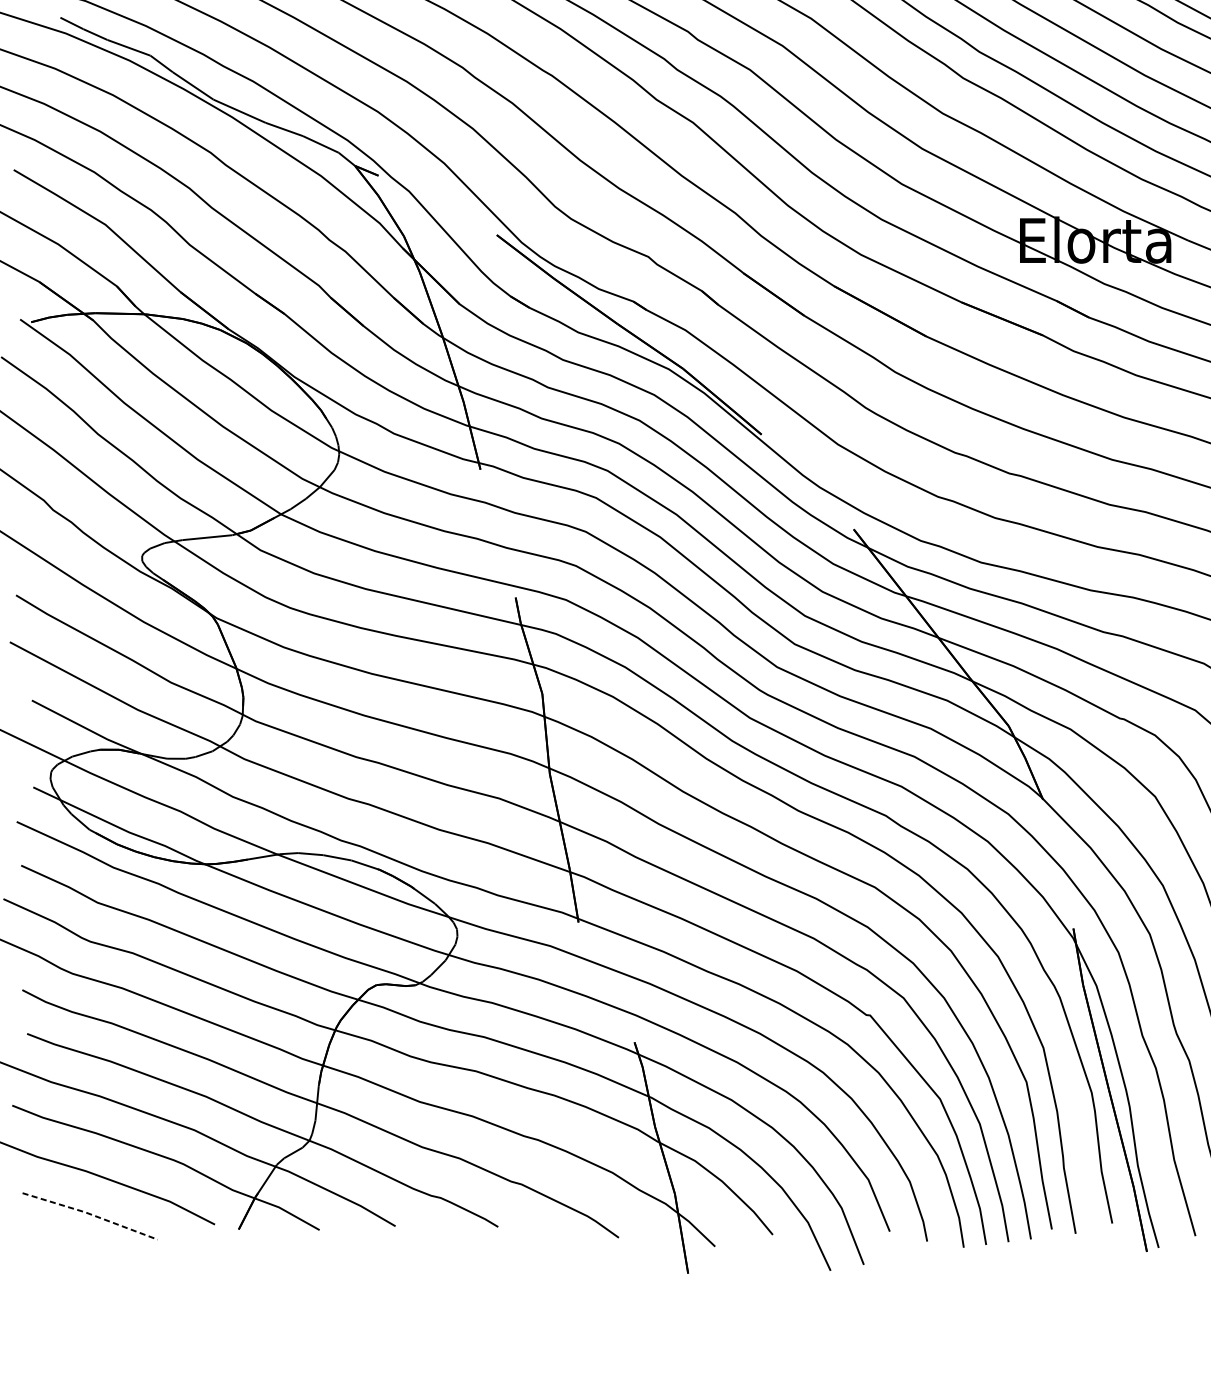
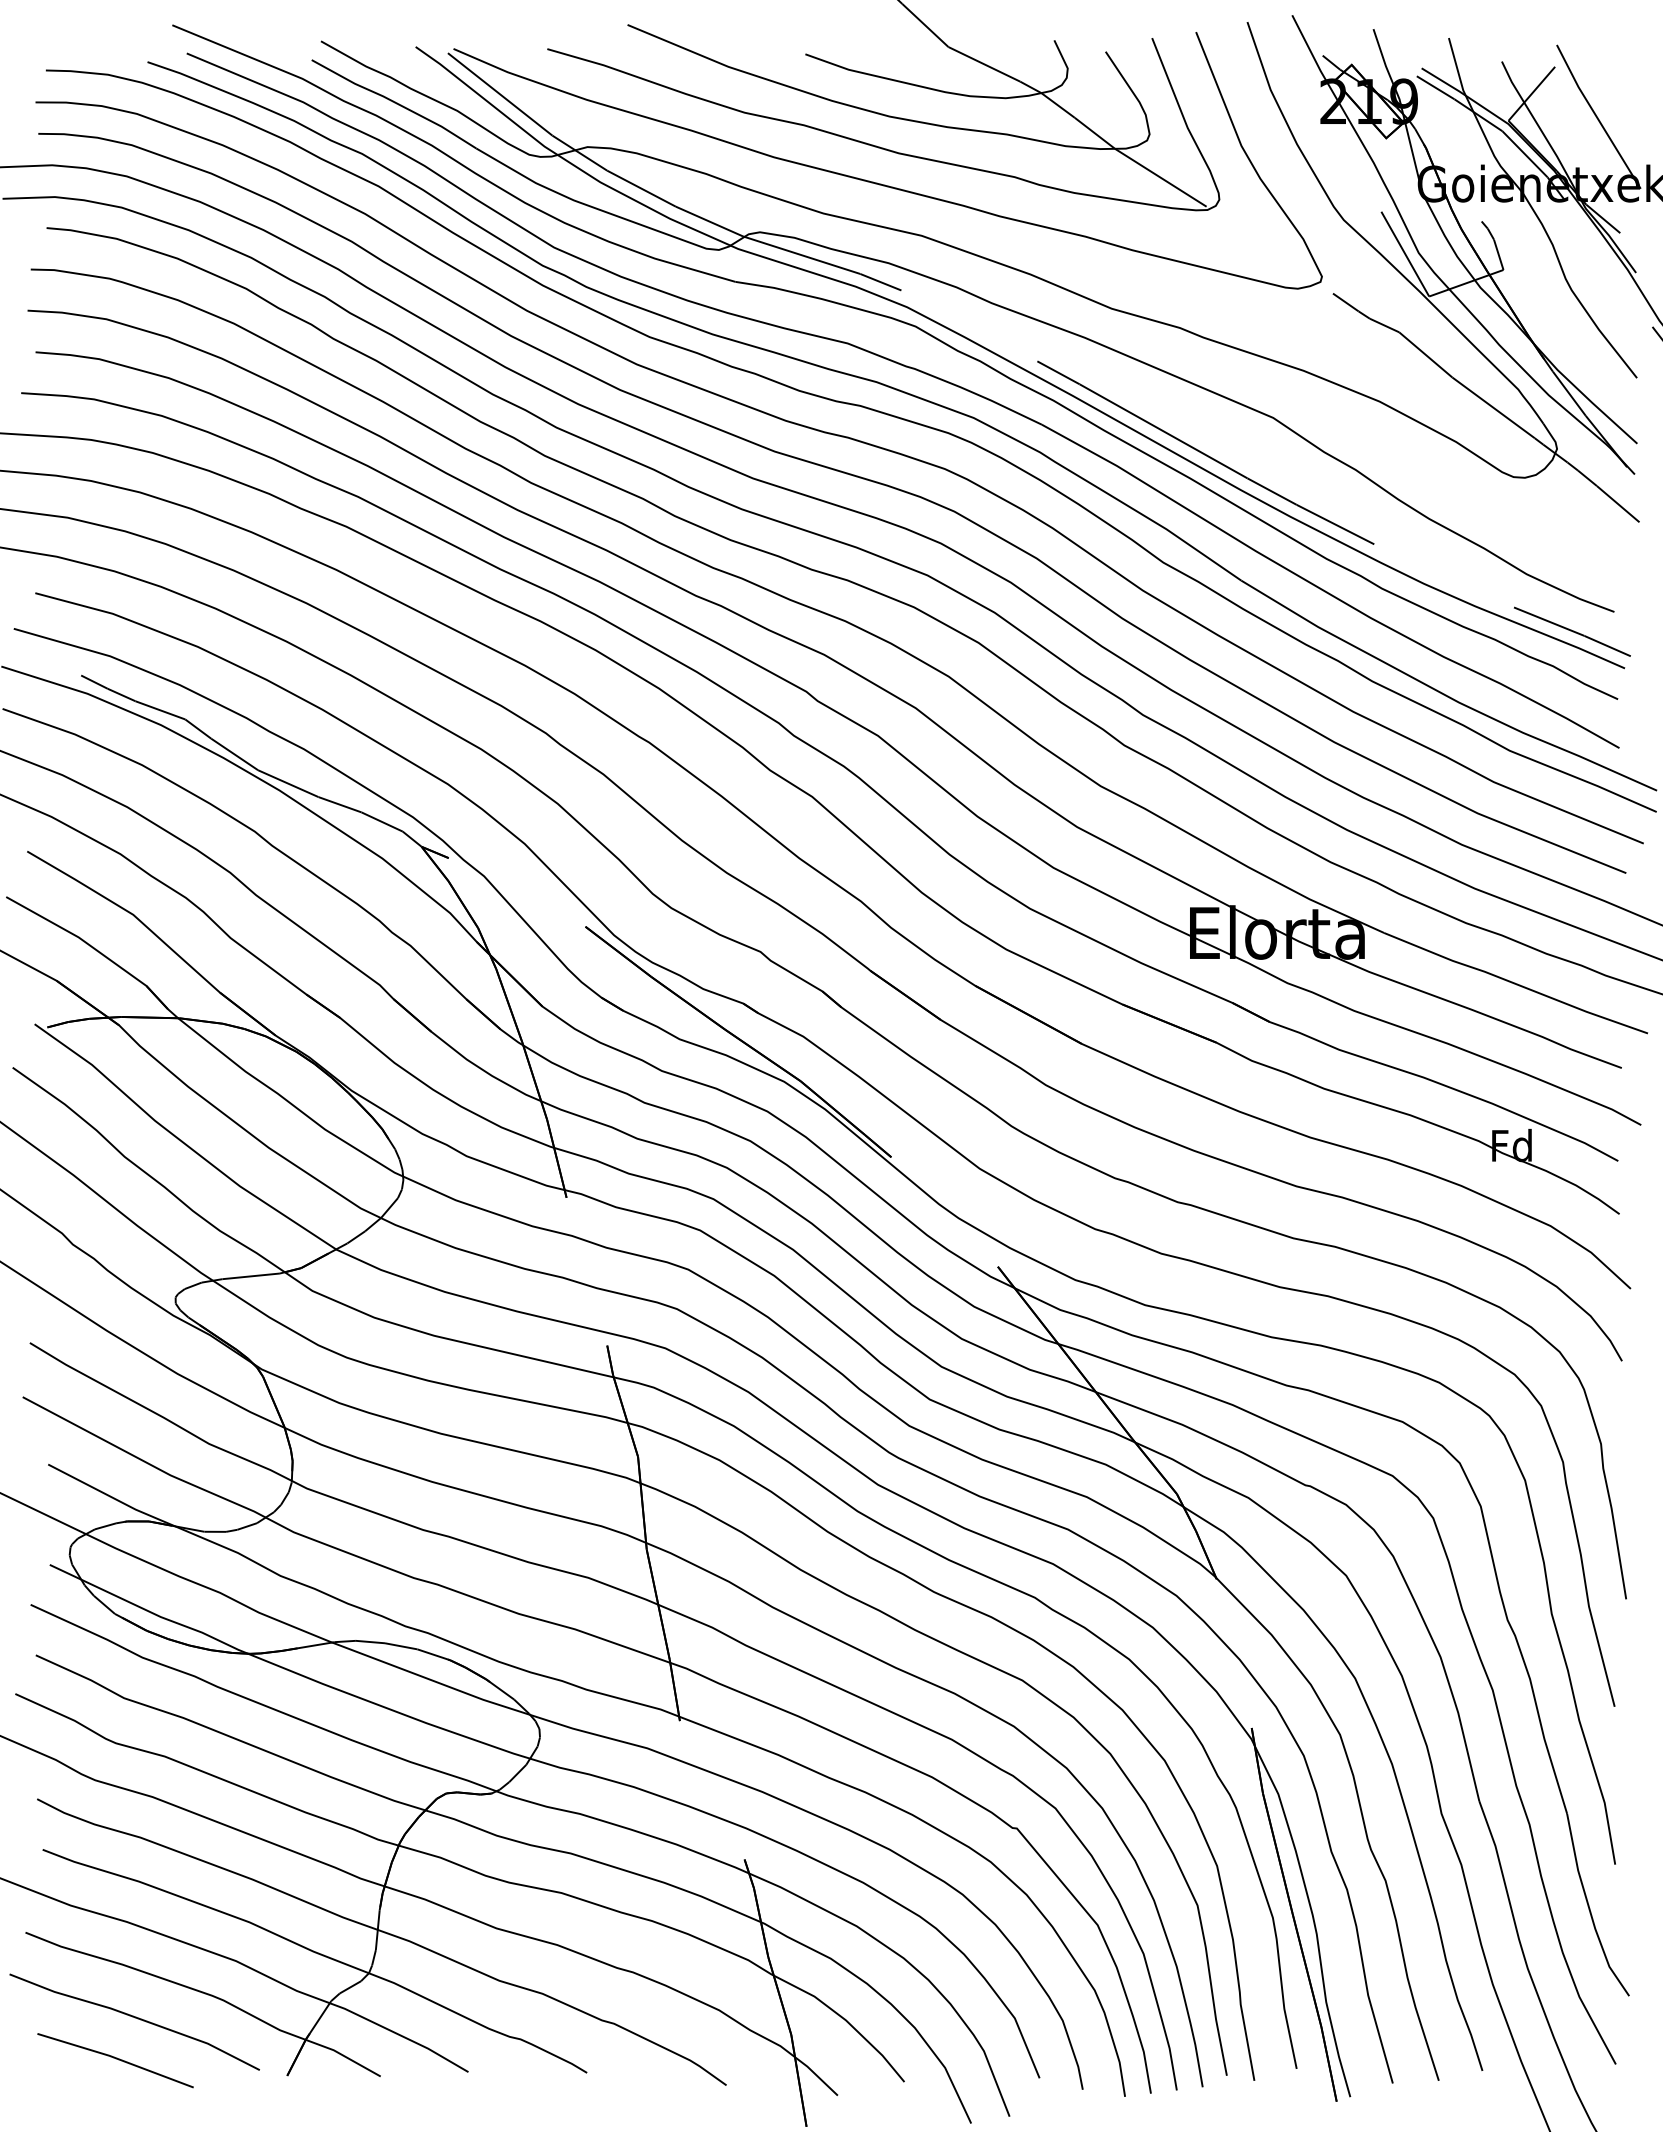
line: (90, 1214) -> (116, 2058), dashed -> solid

